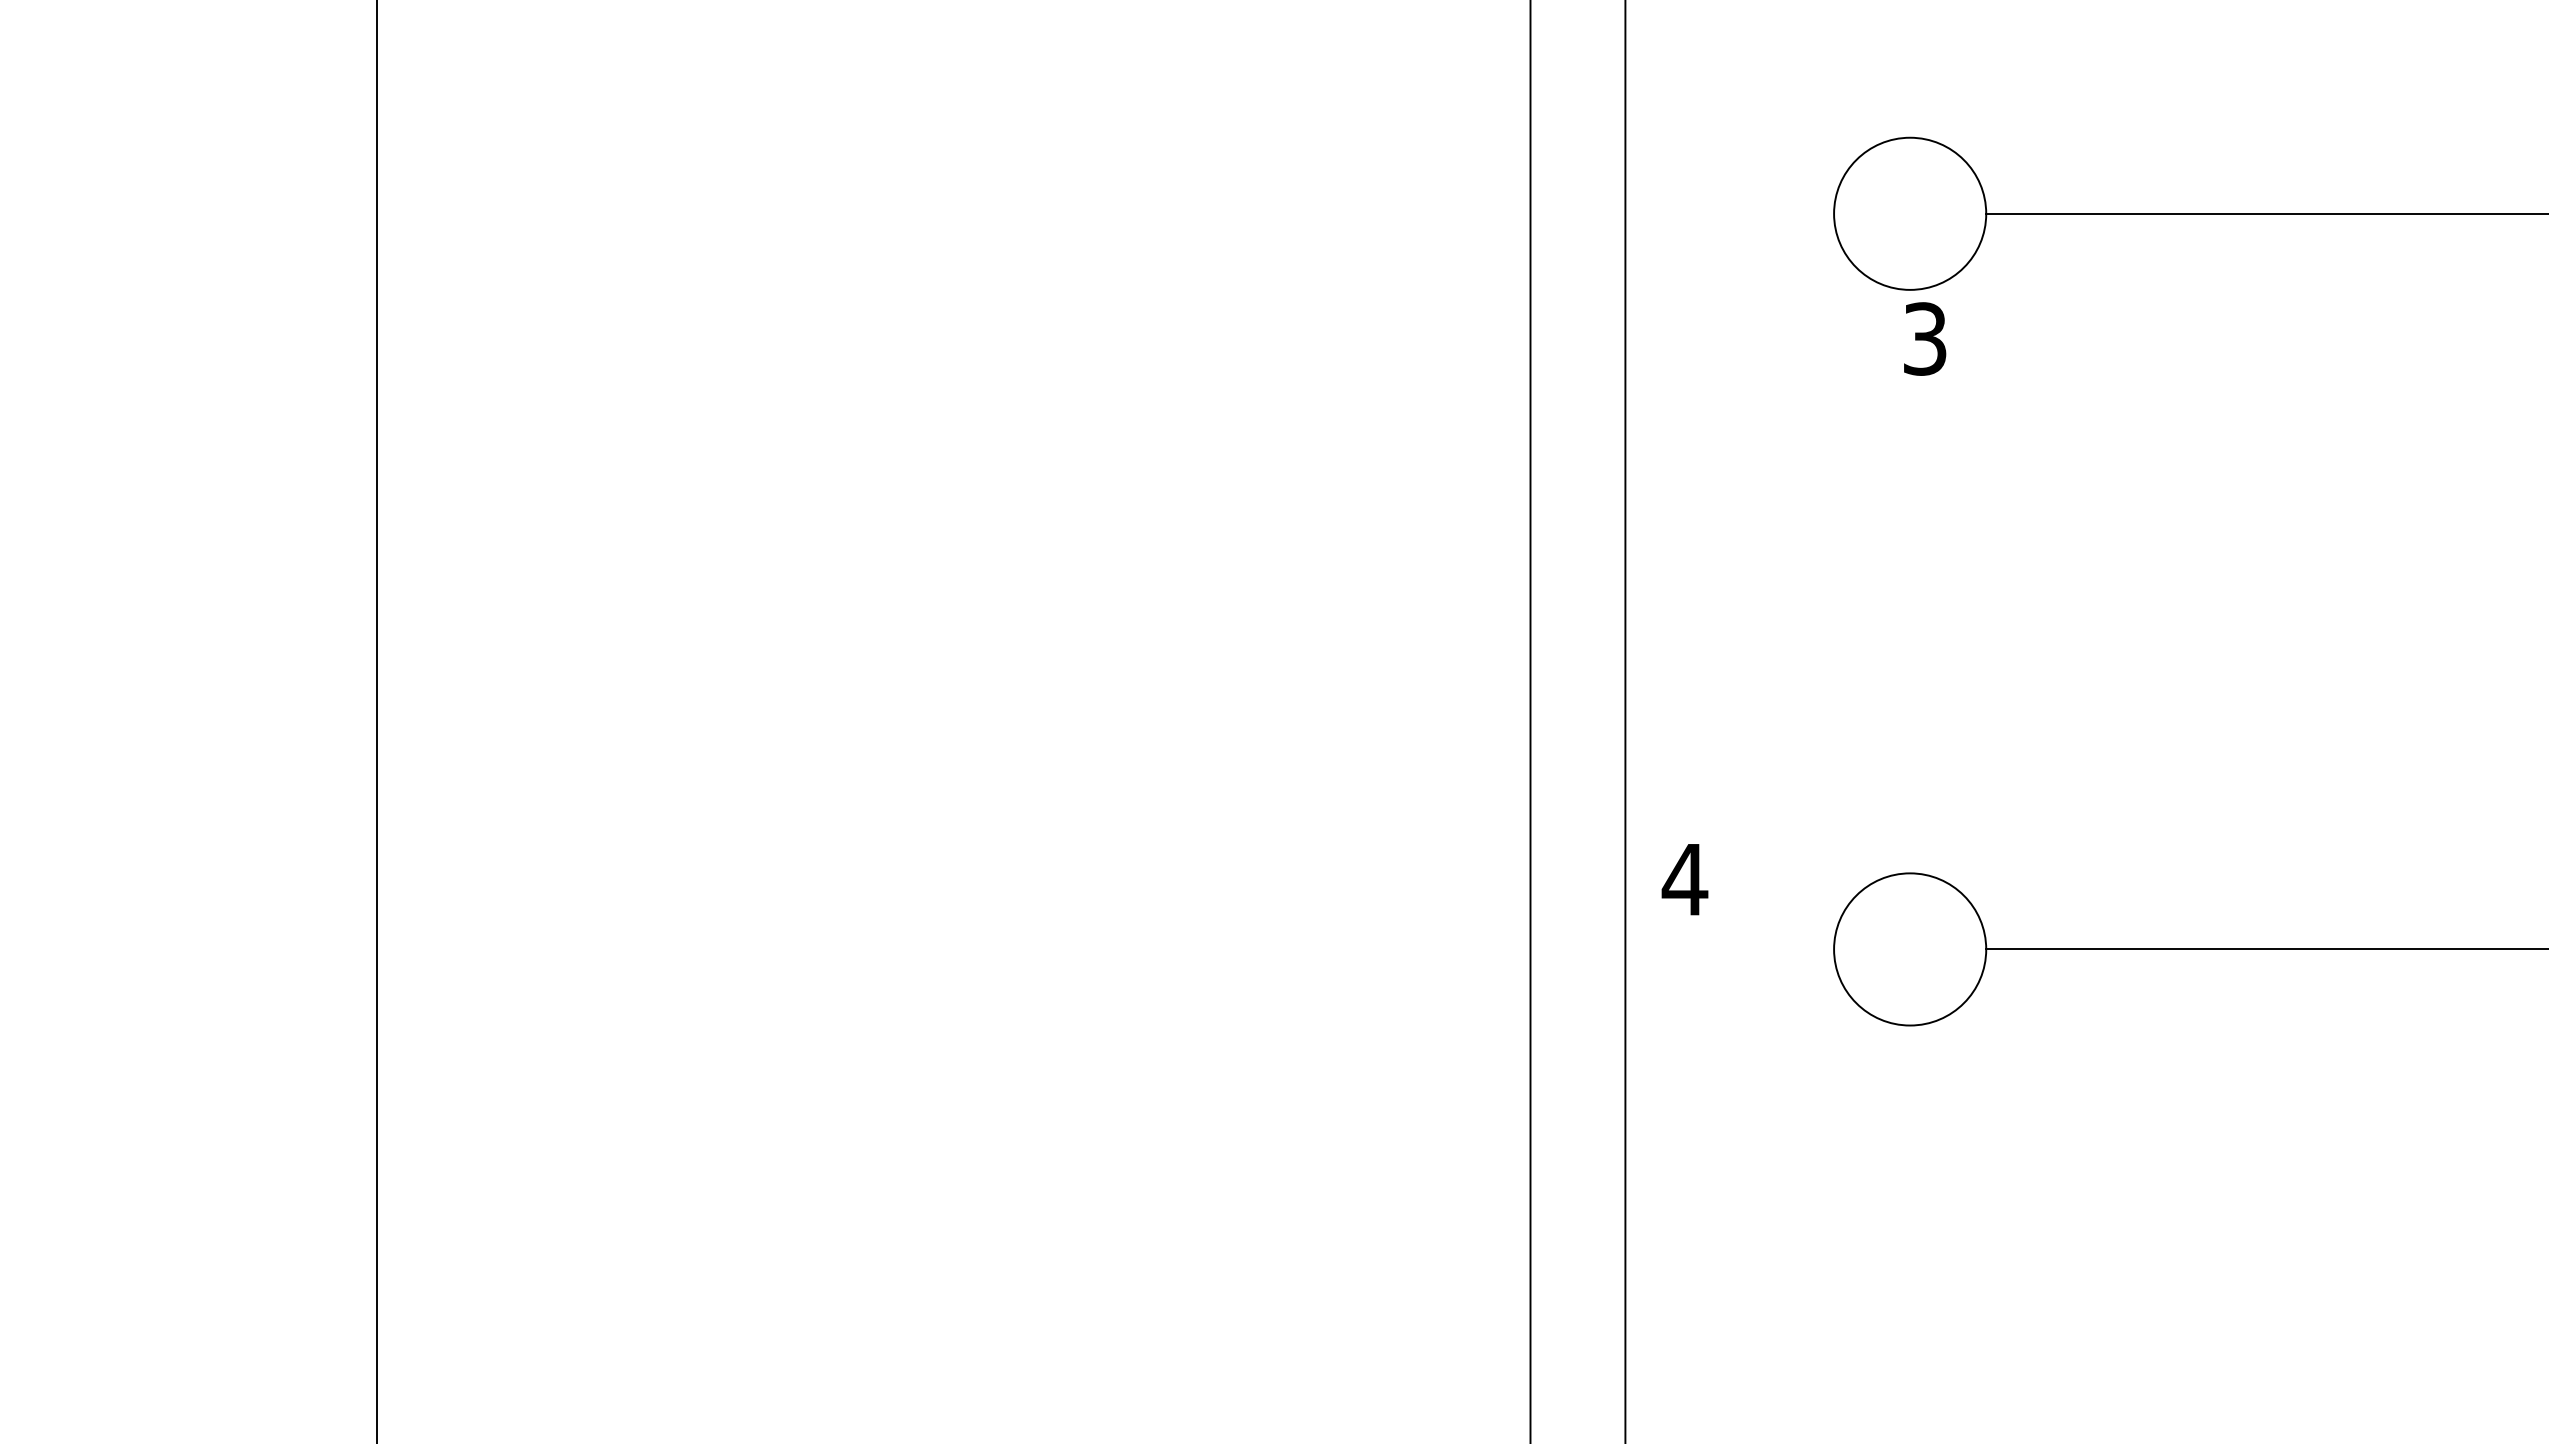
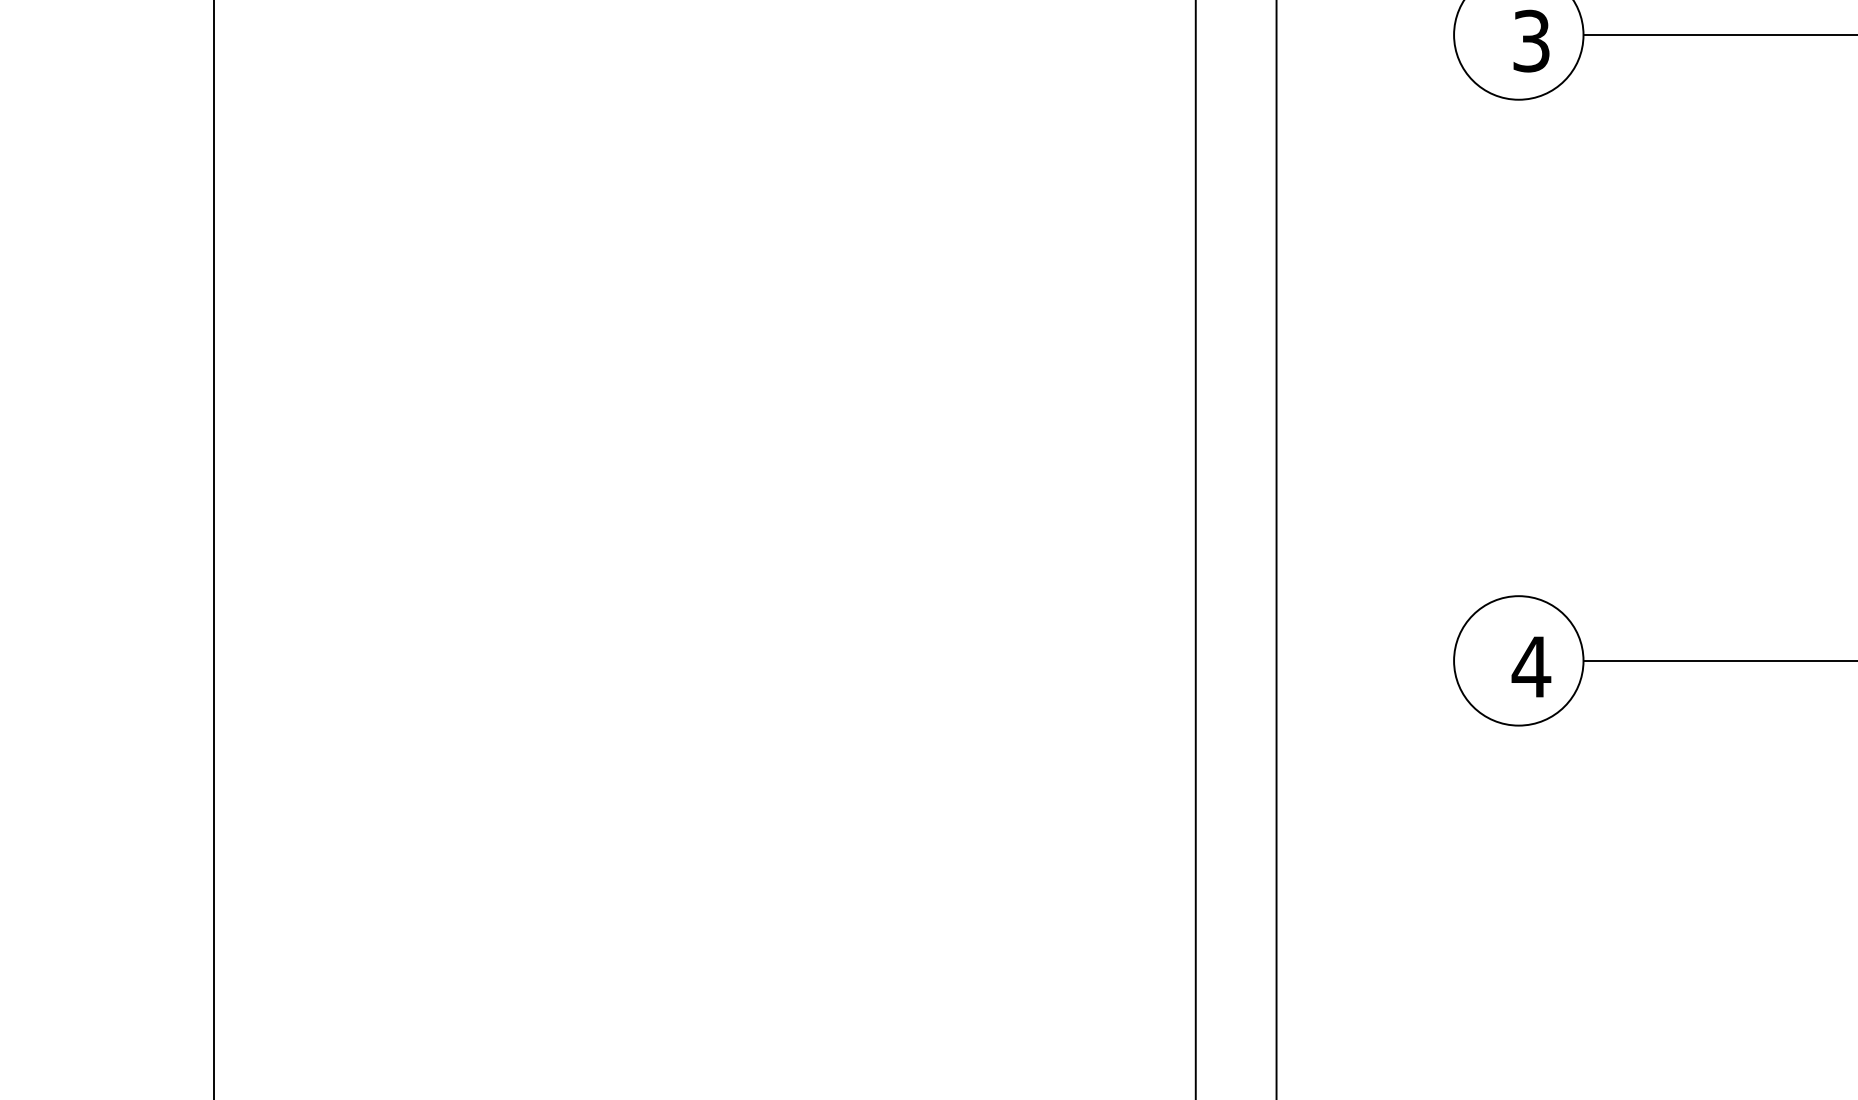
text: (1925, 338) -> (1531, 40), moved
text: (1684, 879) -> (1531, 666), moved

